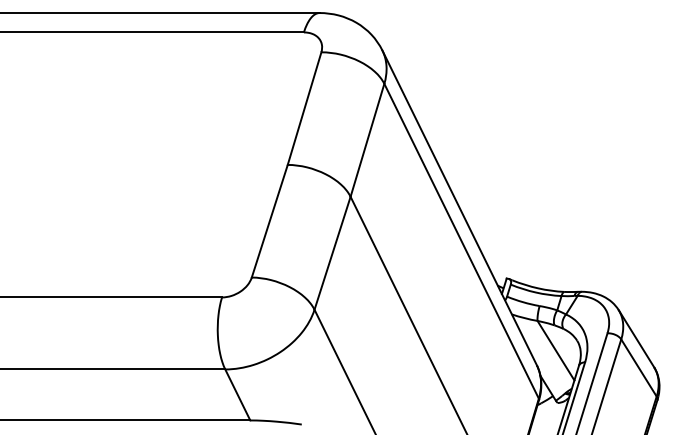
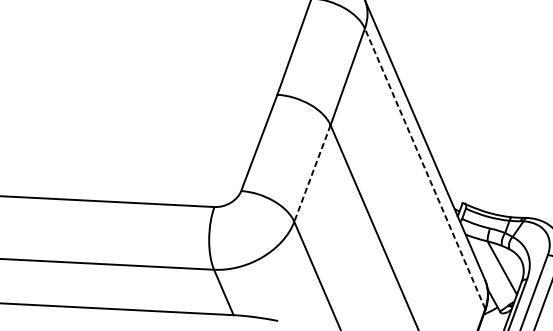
line: (461, 240) -> (425, 168), solid -> dashed
line: (332, 253) -> (312, 173), solid -> dashed

